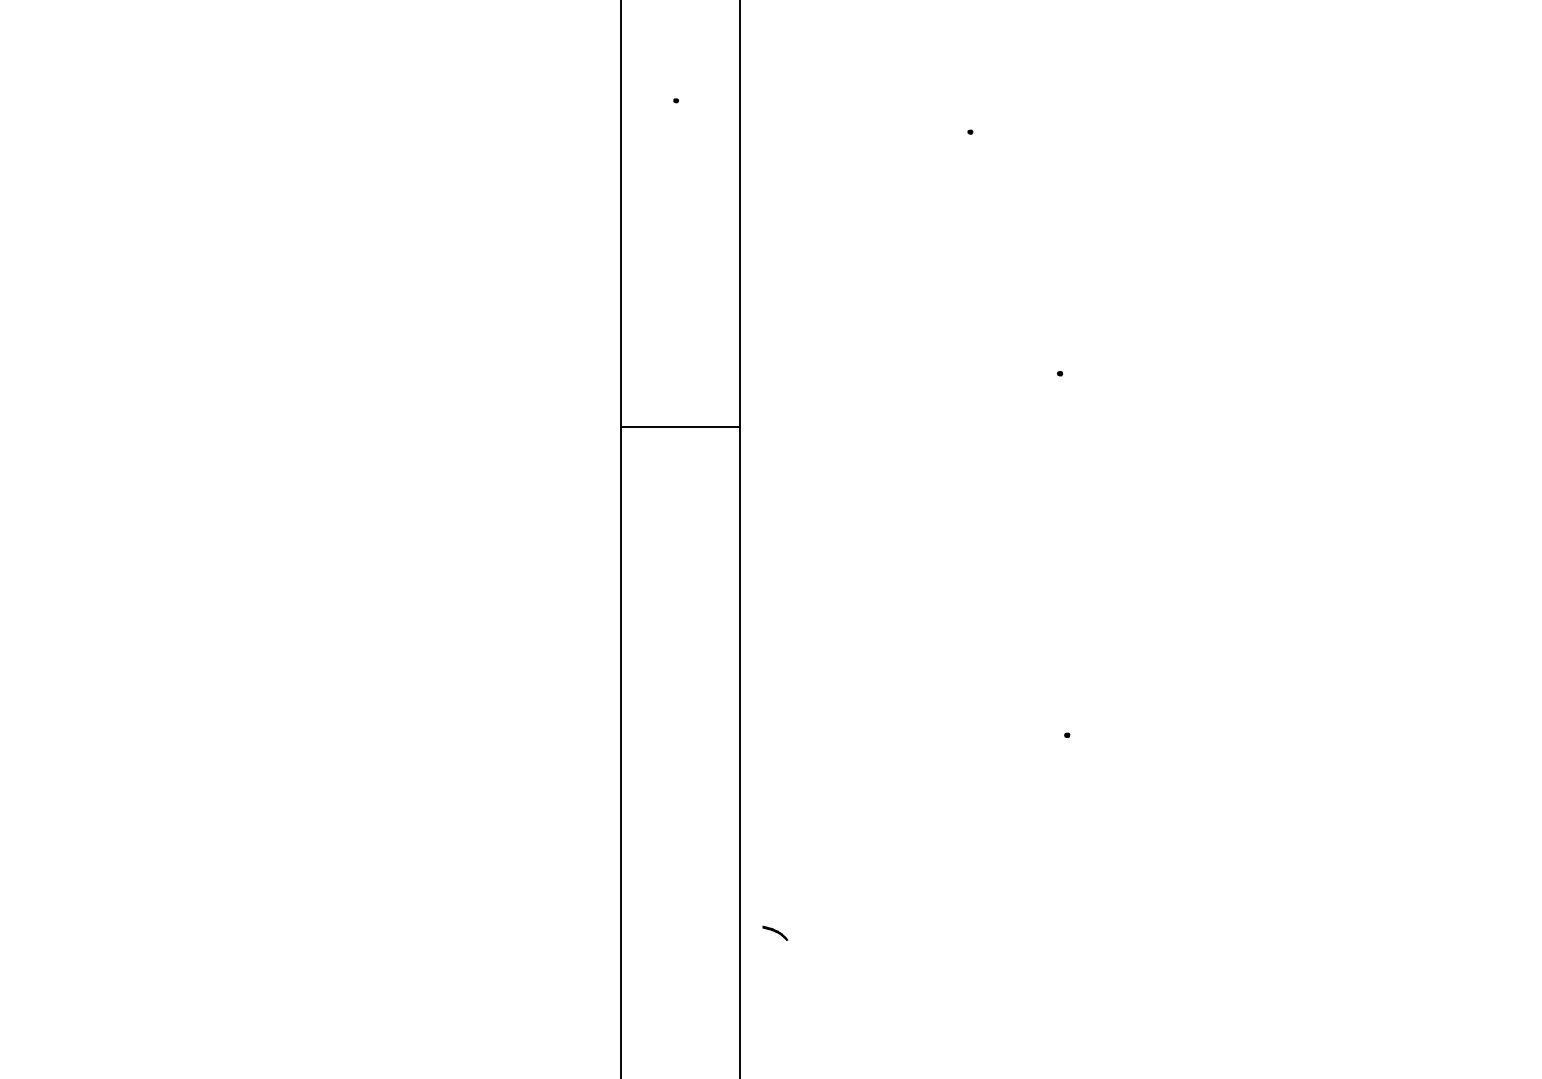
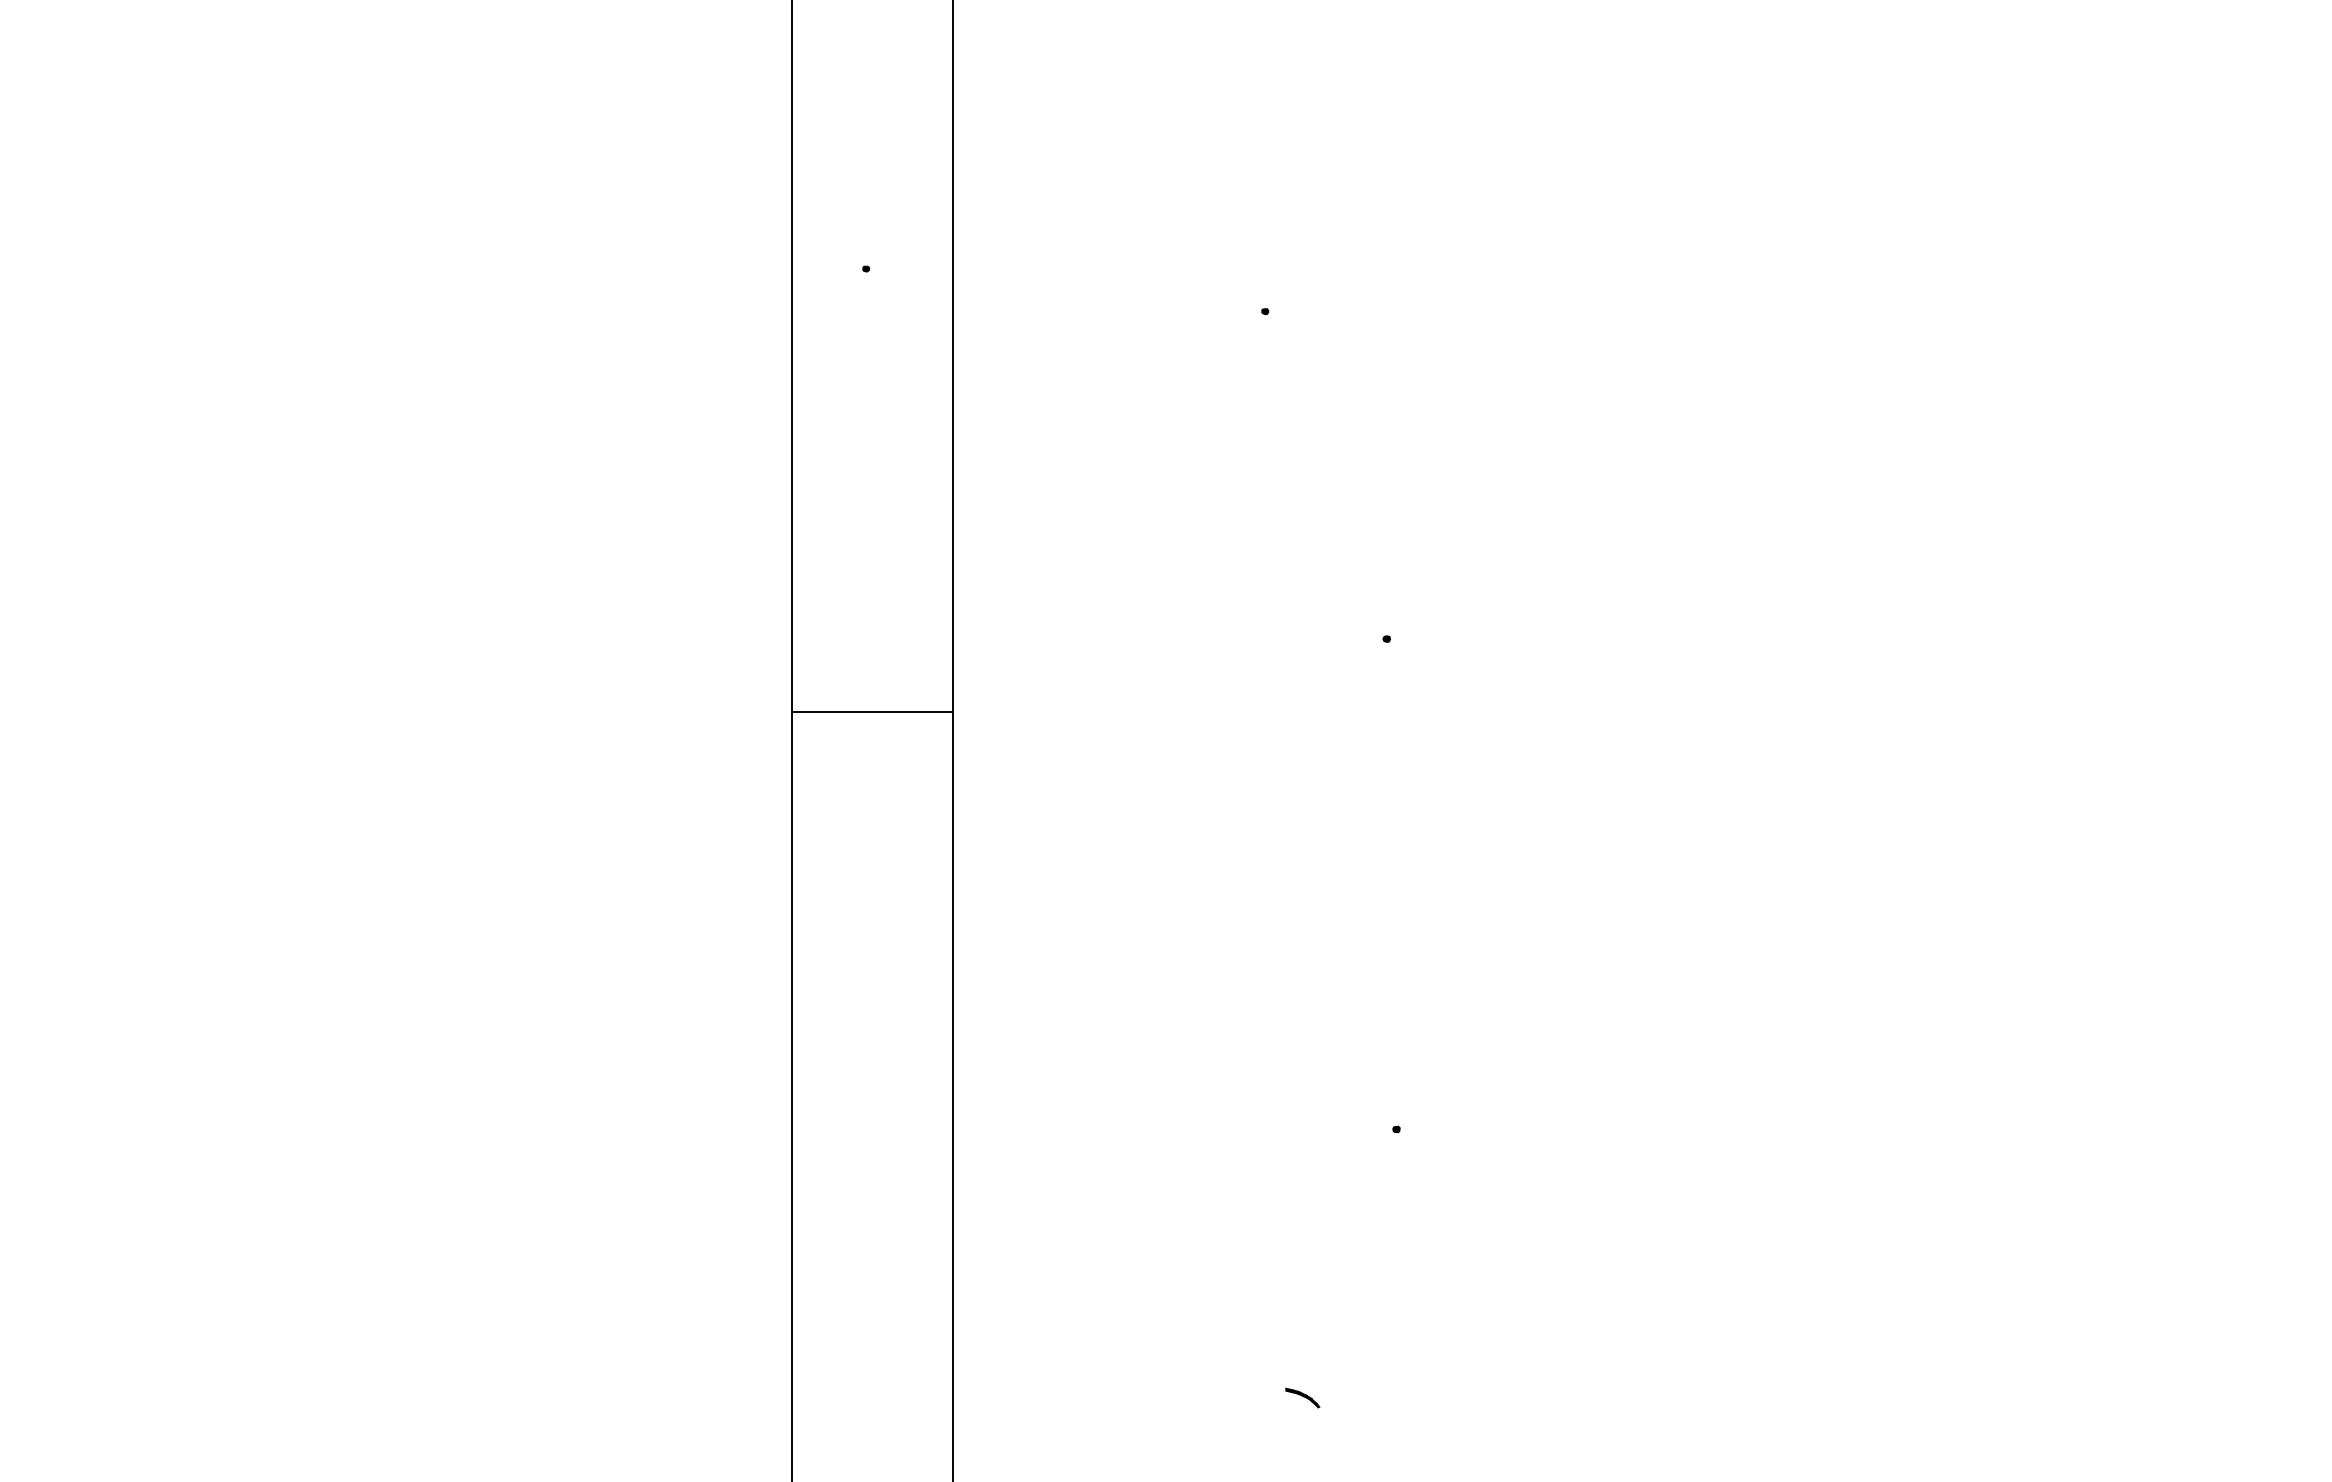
part: (775, 932) -> (1302, 1397), moved

